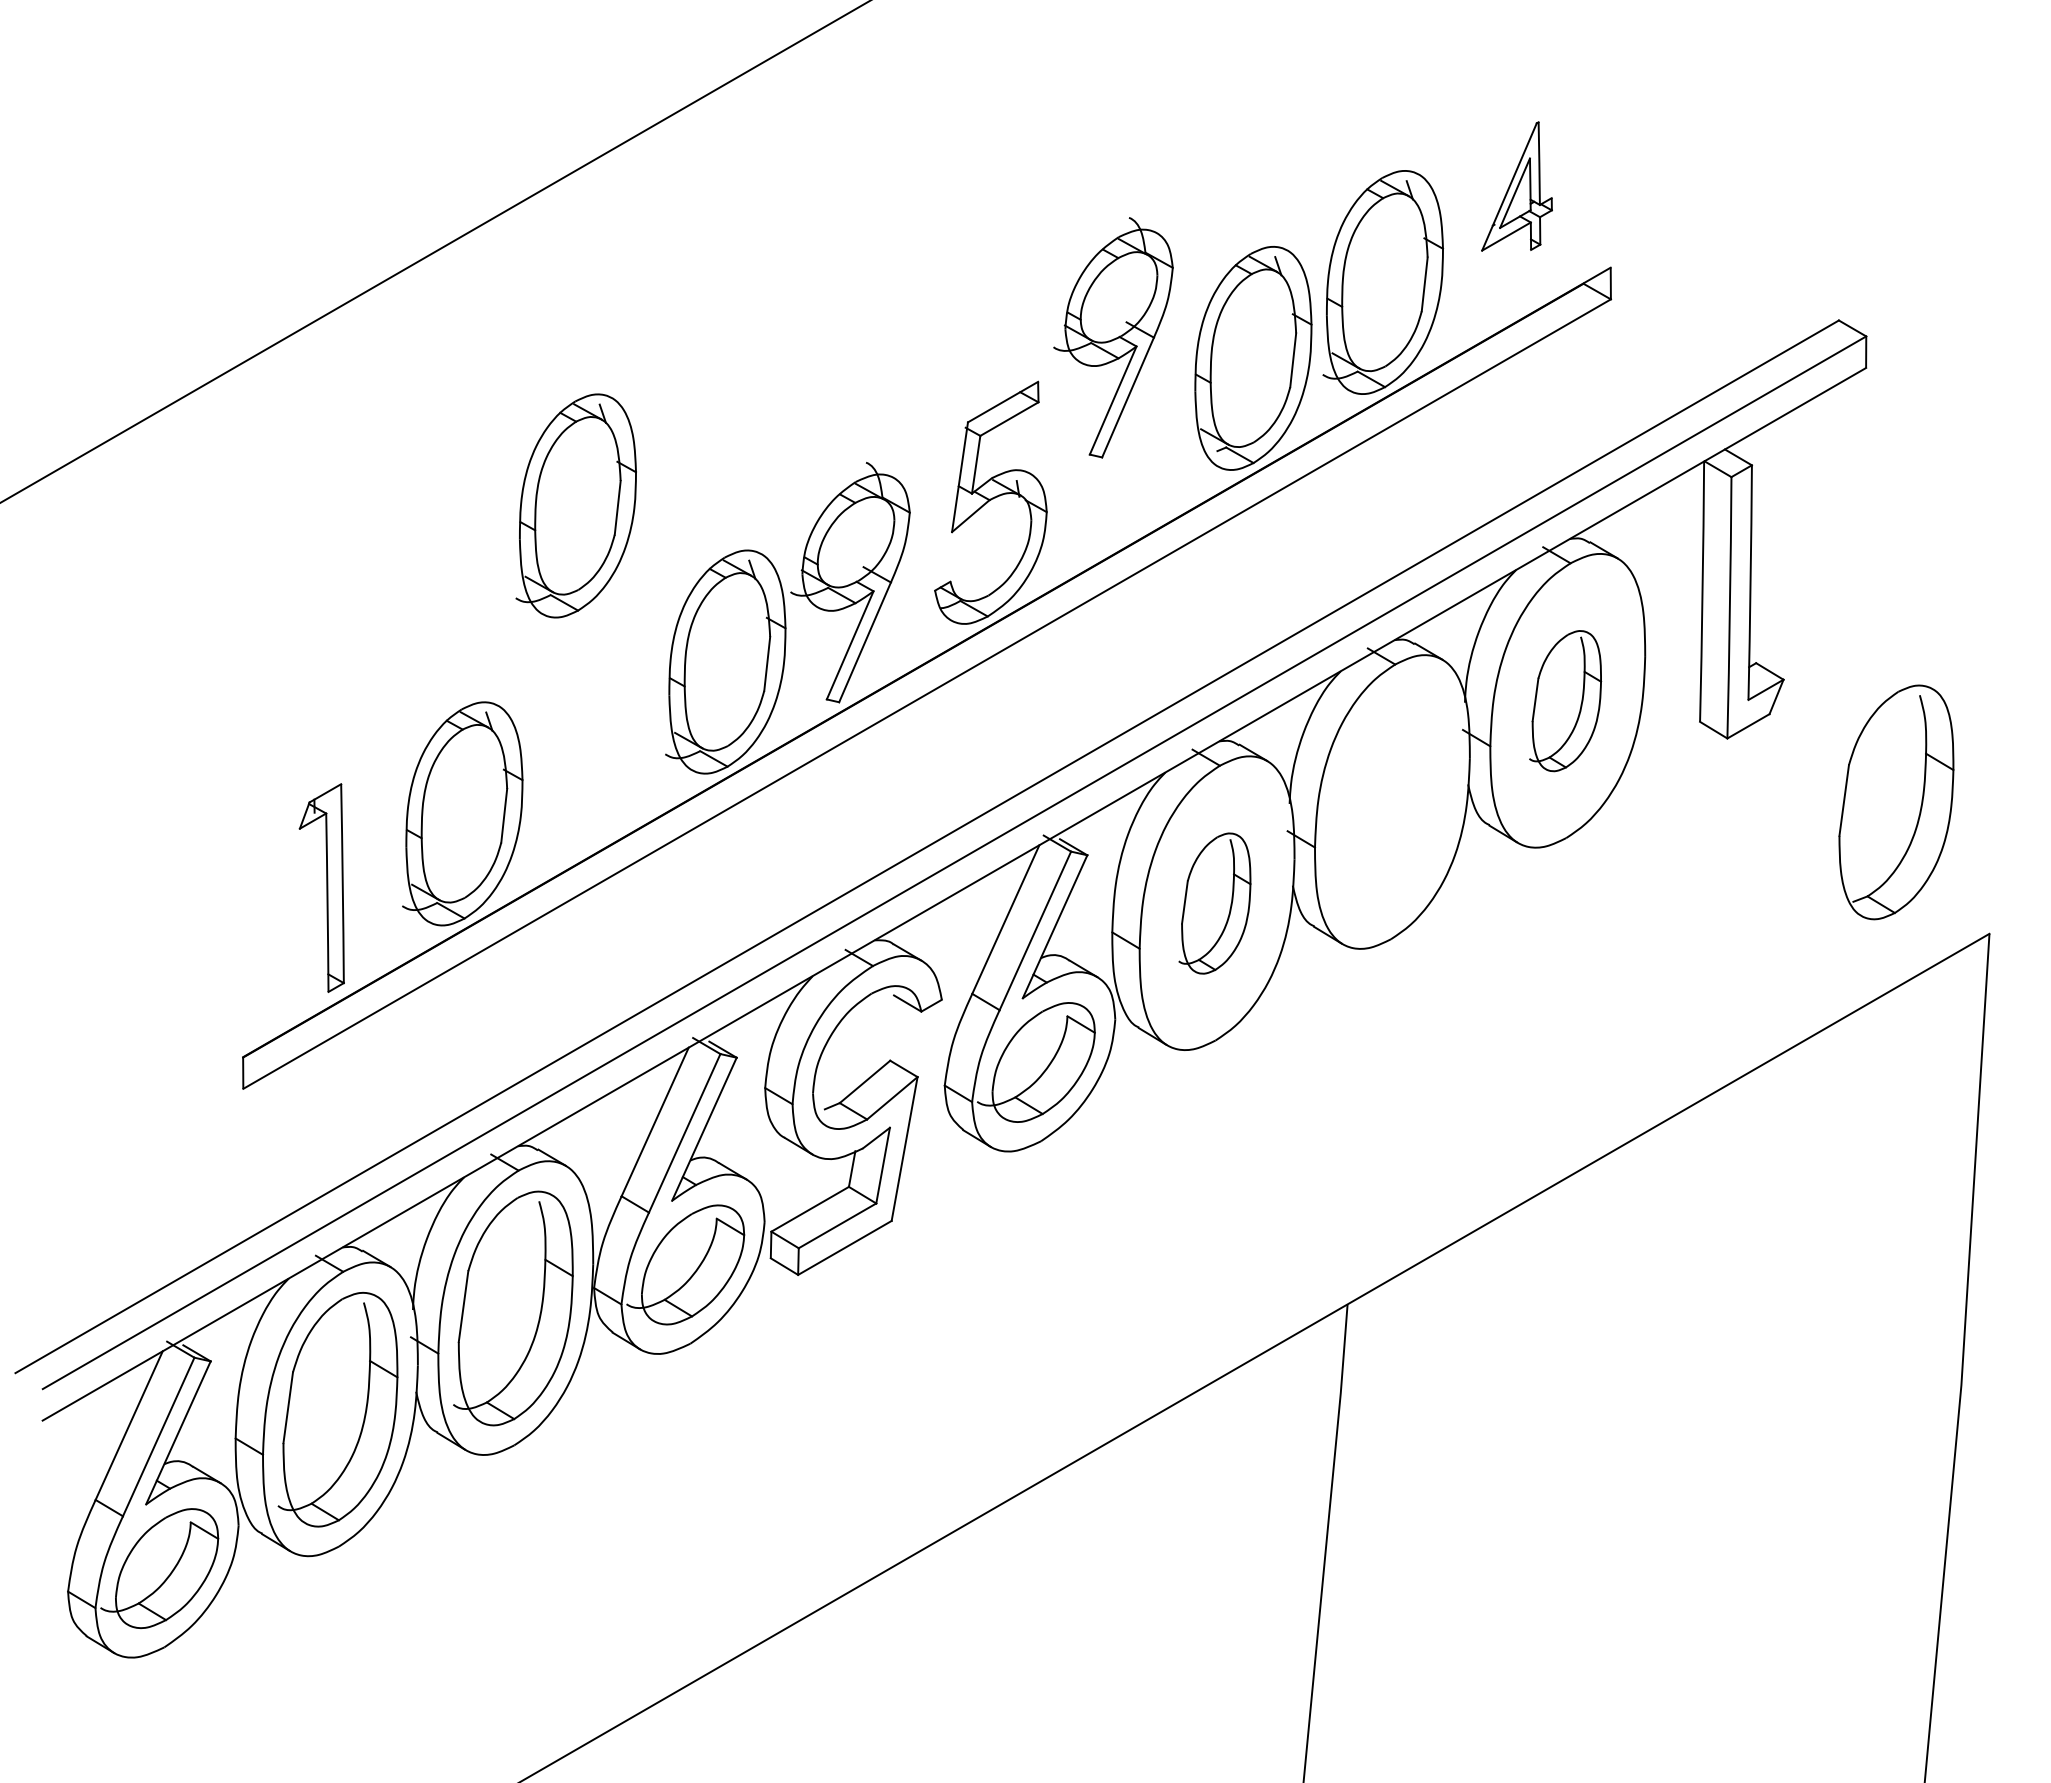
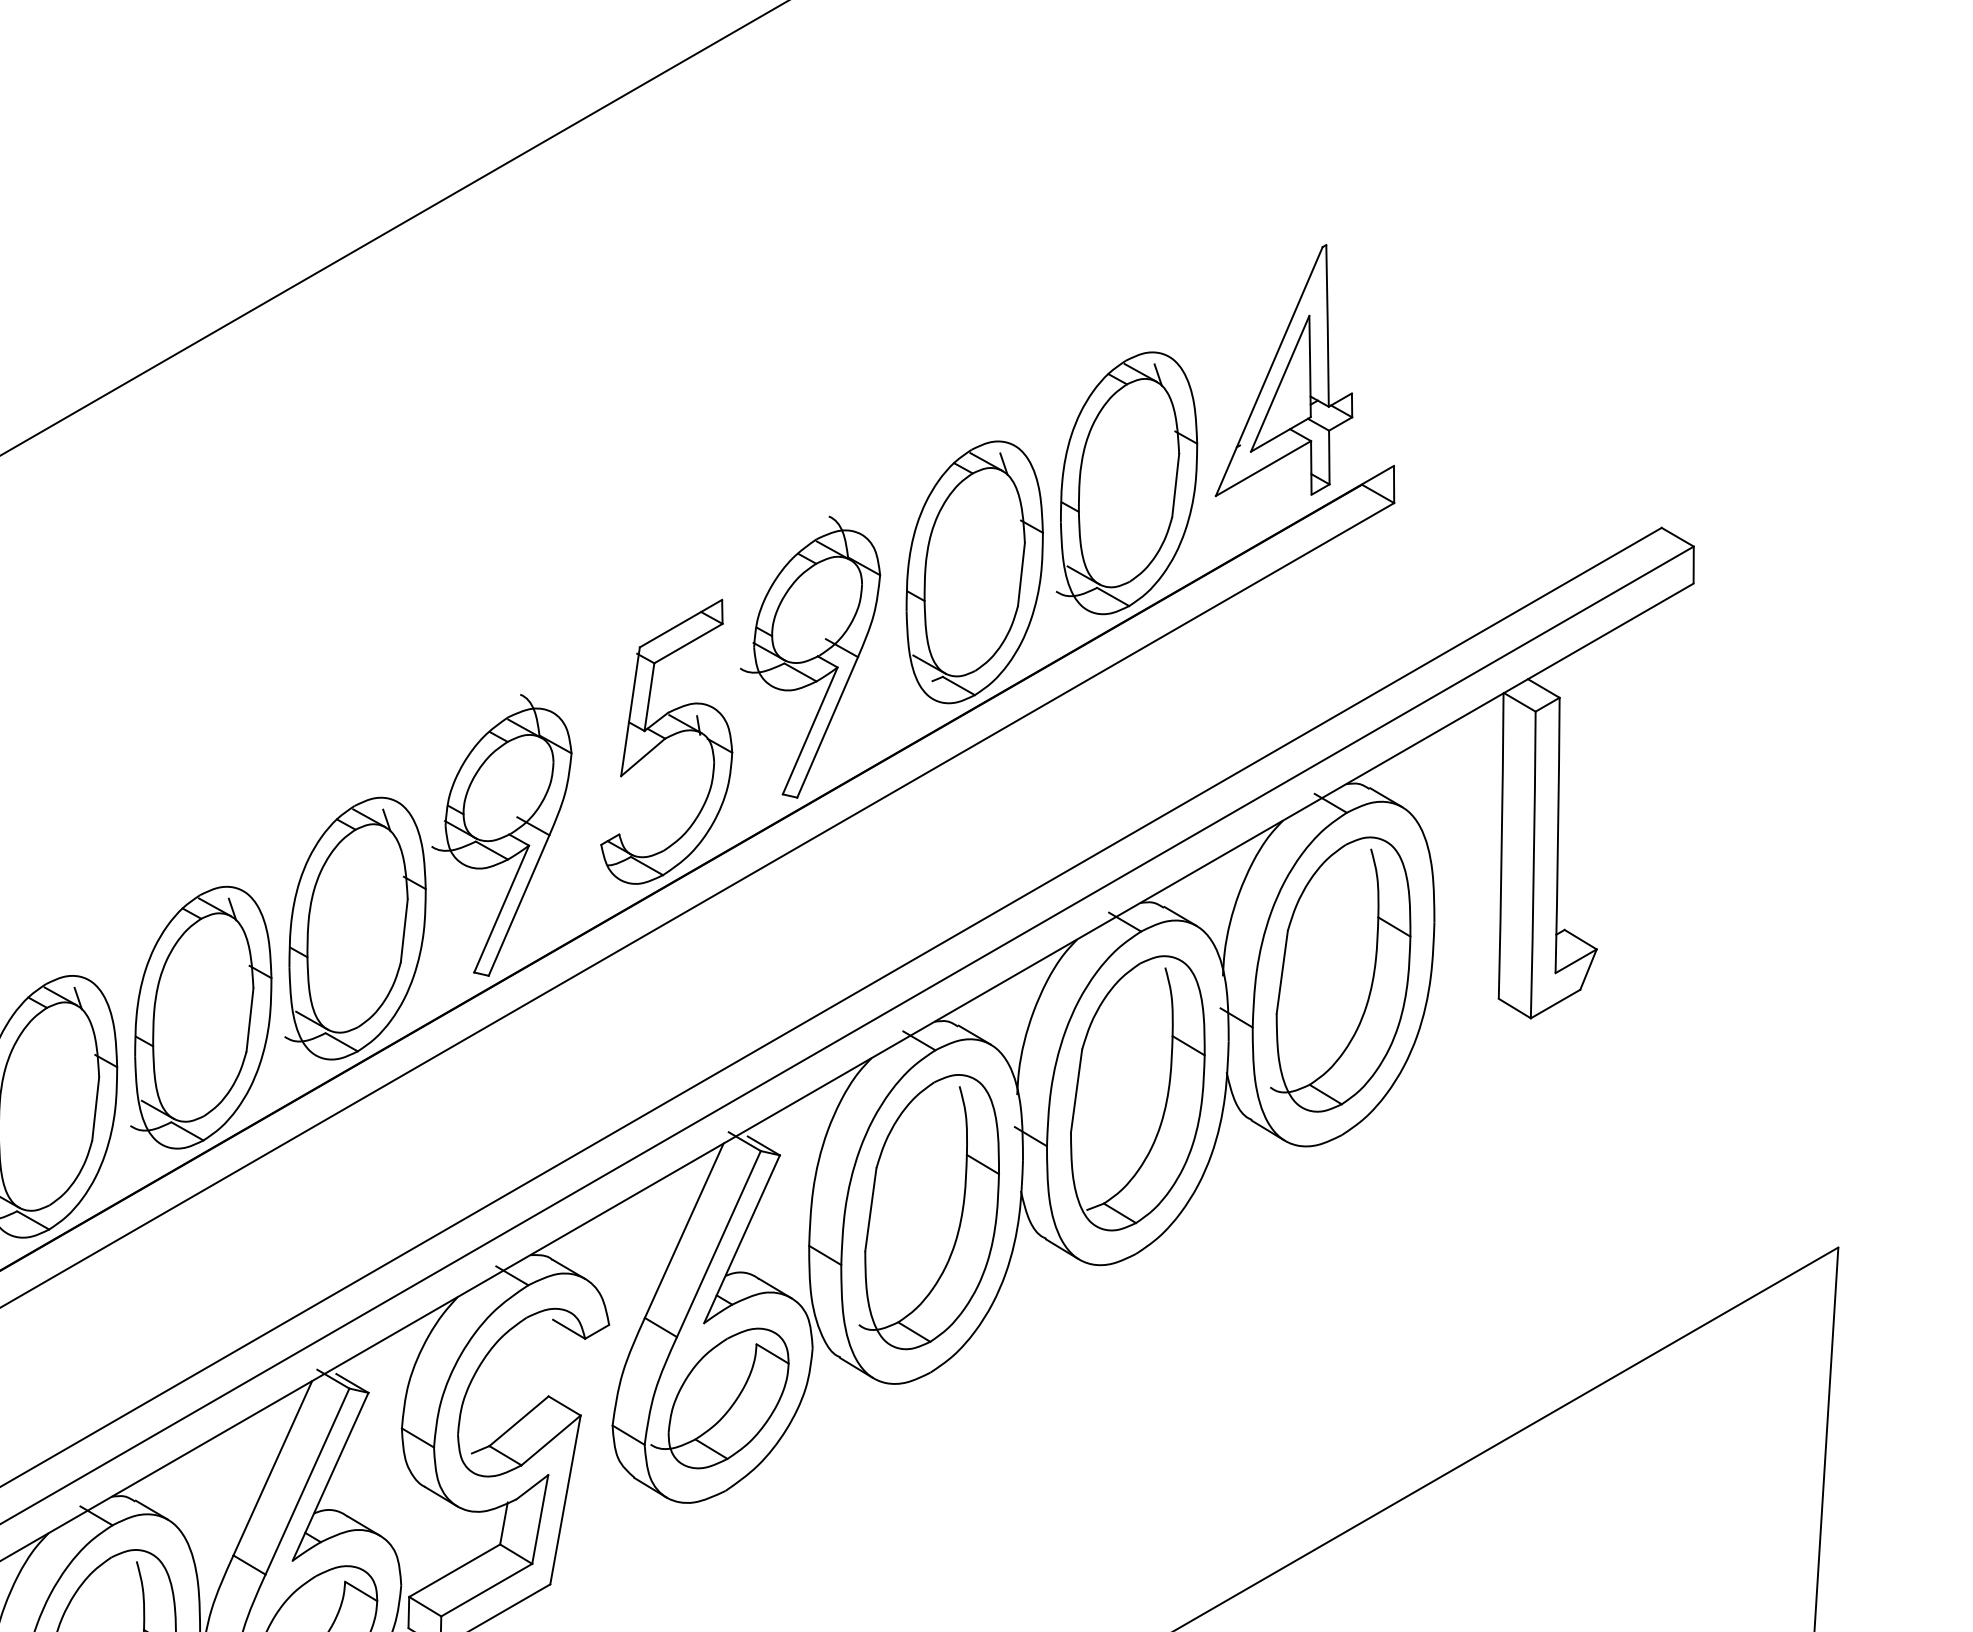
part: (1516, 186) -> (1283, 370), size x1.67
part: (1113, 337) -> (810, 656), moved
part: (575, 505) -> (200, 1017), moved
part: (1565, 700) -> (1340, 973), size x1.67
part: (1896, 802) -> (1137, 1093), moved
part: (1214, 903) -> (929, 1211), size x1.67

